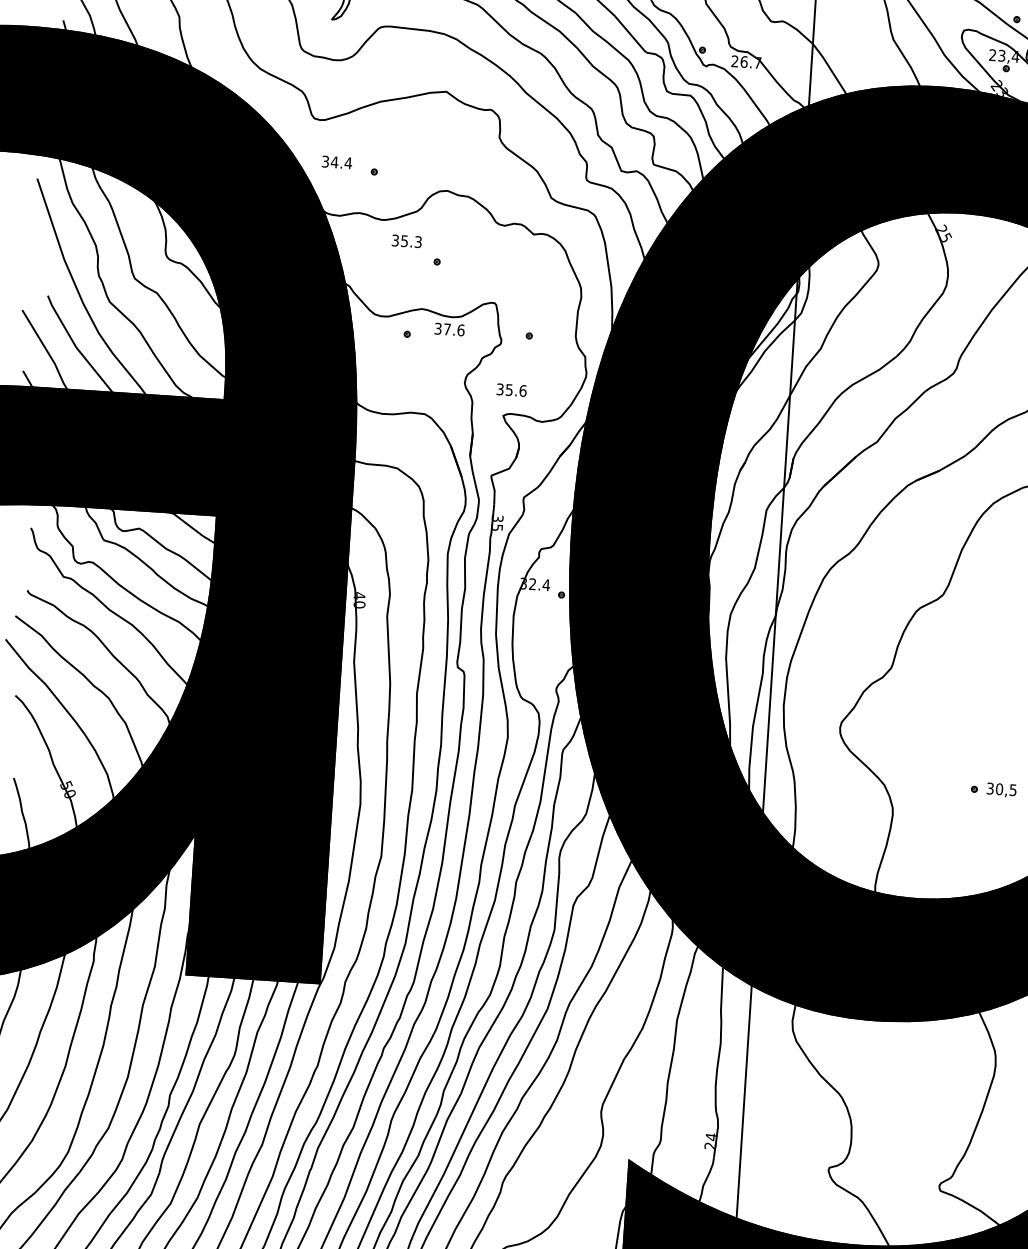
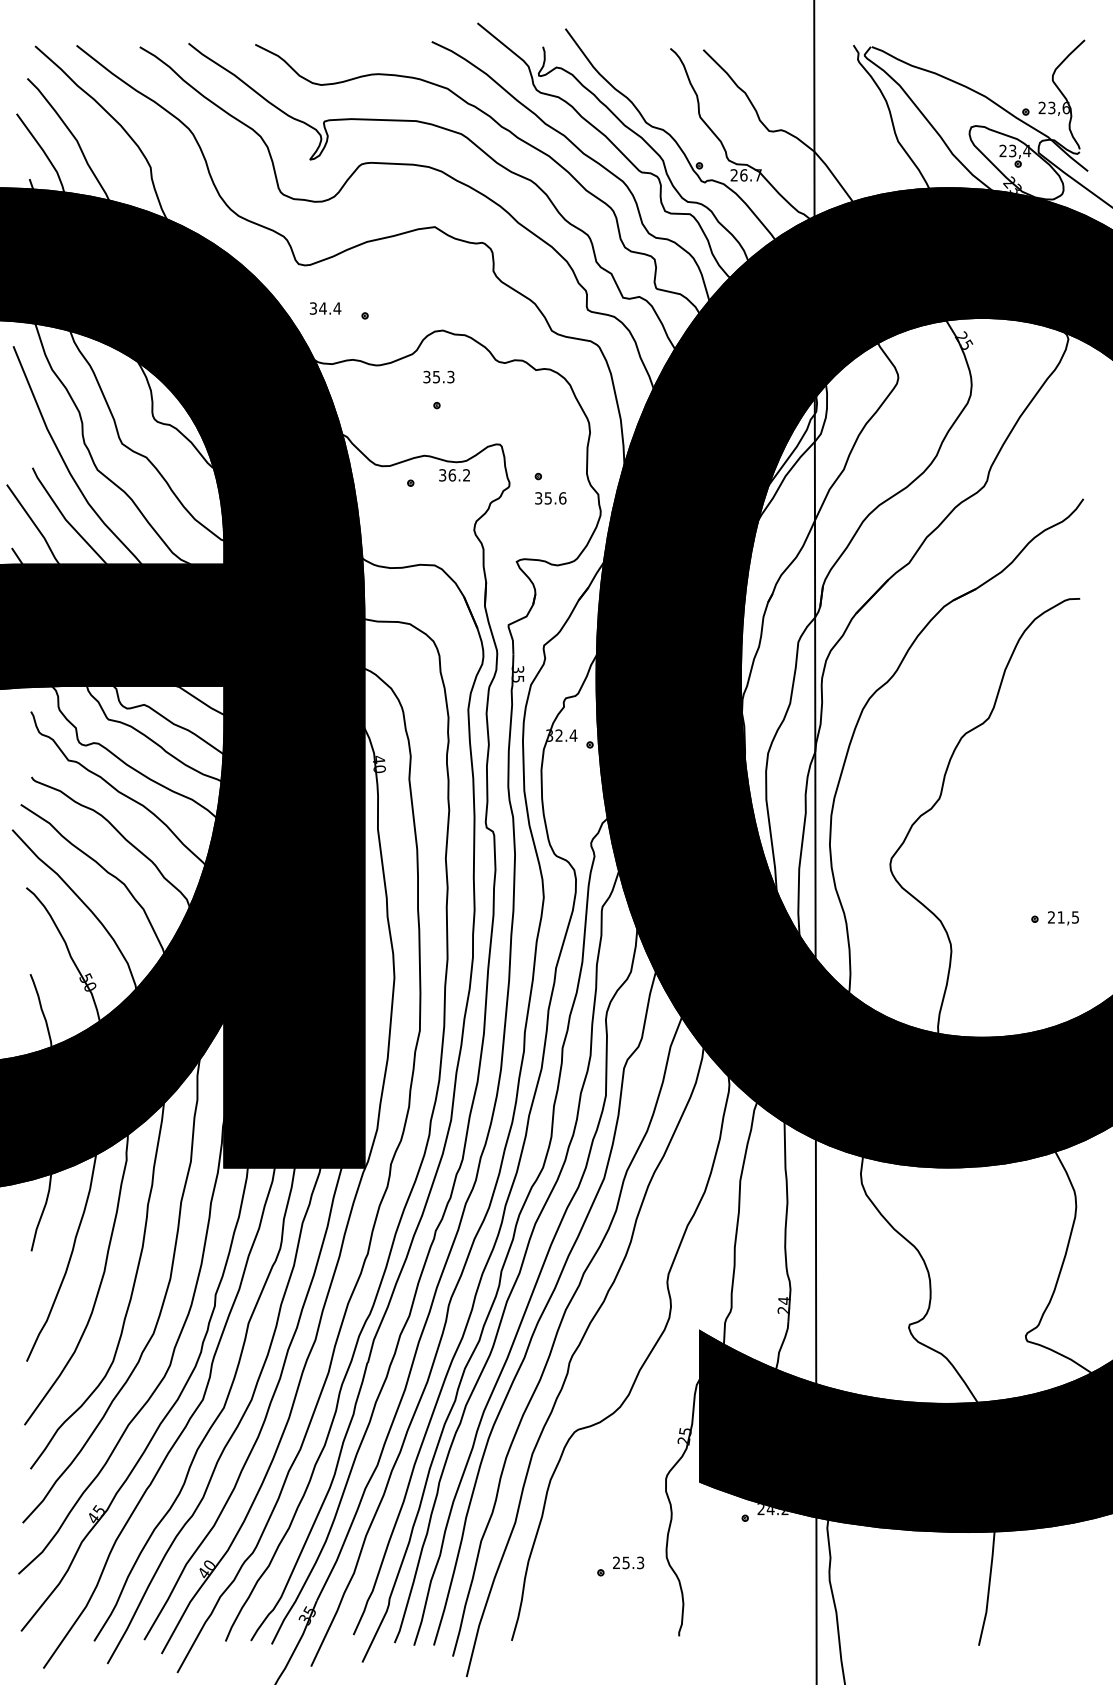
text: (406, 240) -> (438, 376), moved
text: (454, 330) -> (459, 475), 37.6 -> 36.2
text: (511, 390) -> (550, 498), moved
text: (995, 789) -> (1056, 917), 30,5 -> 21,5

